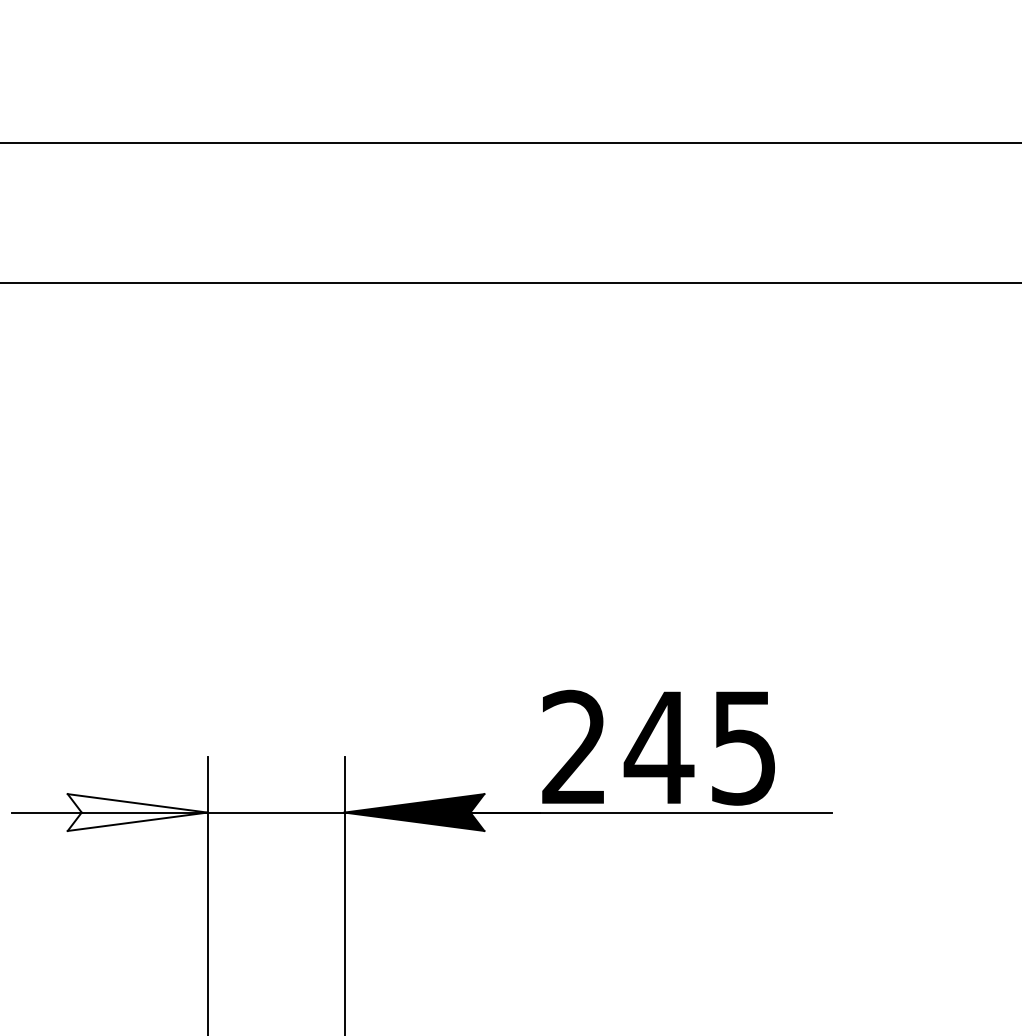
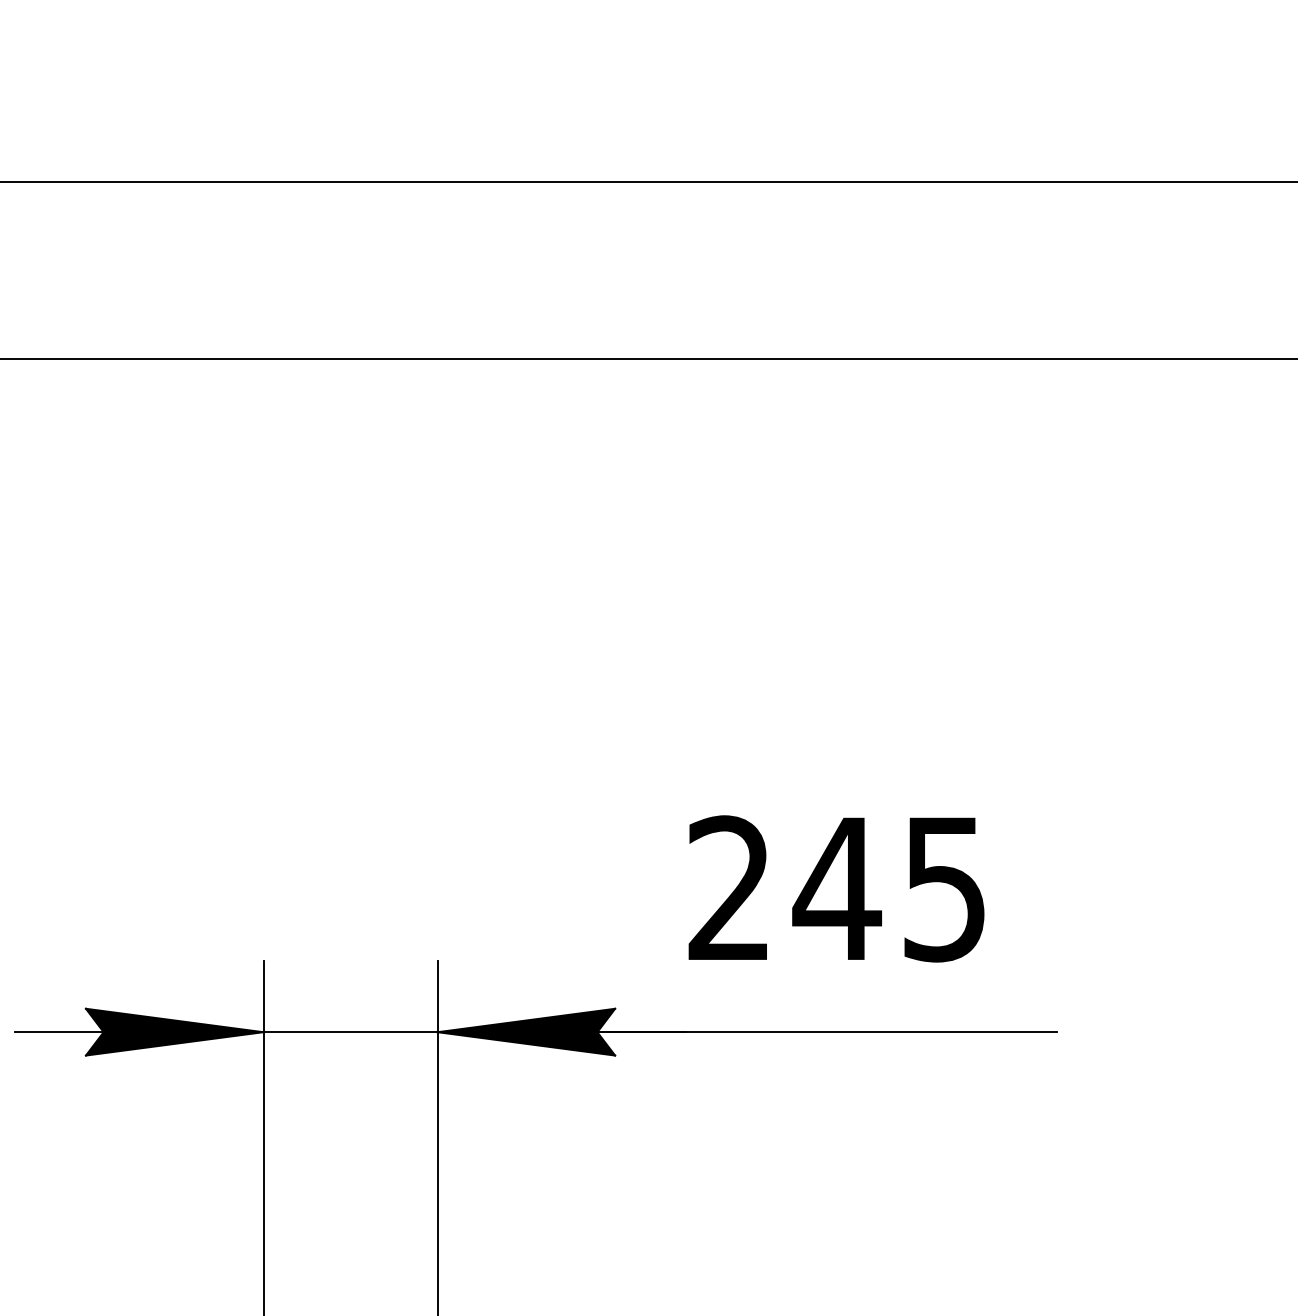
text: (658, 747) -> (836, 888), moved
fill: (137, 812) -> (174, 1032), added

